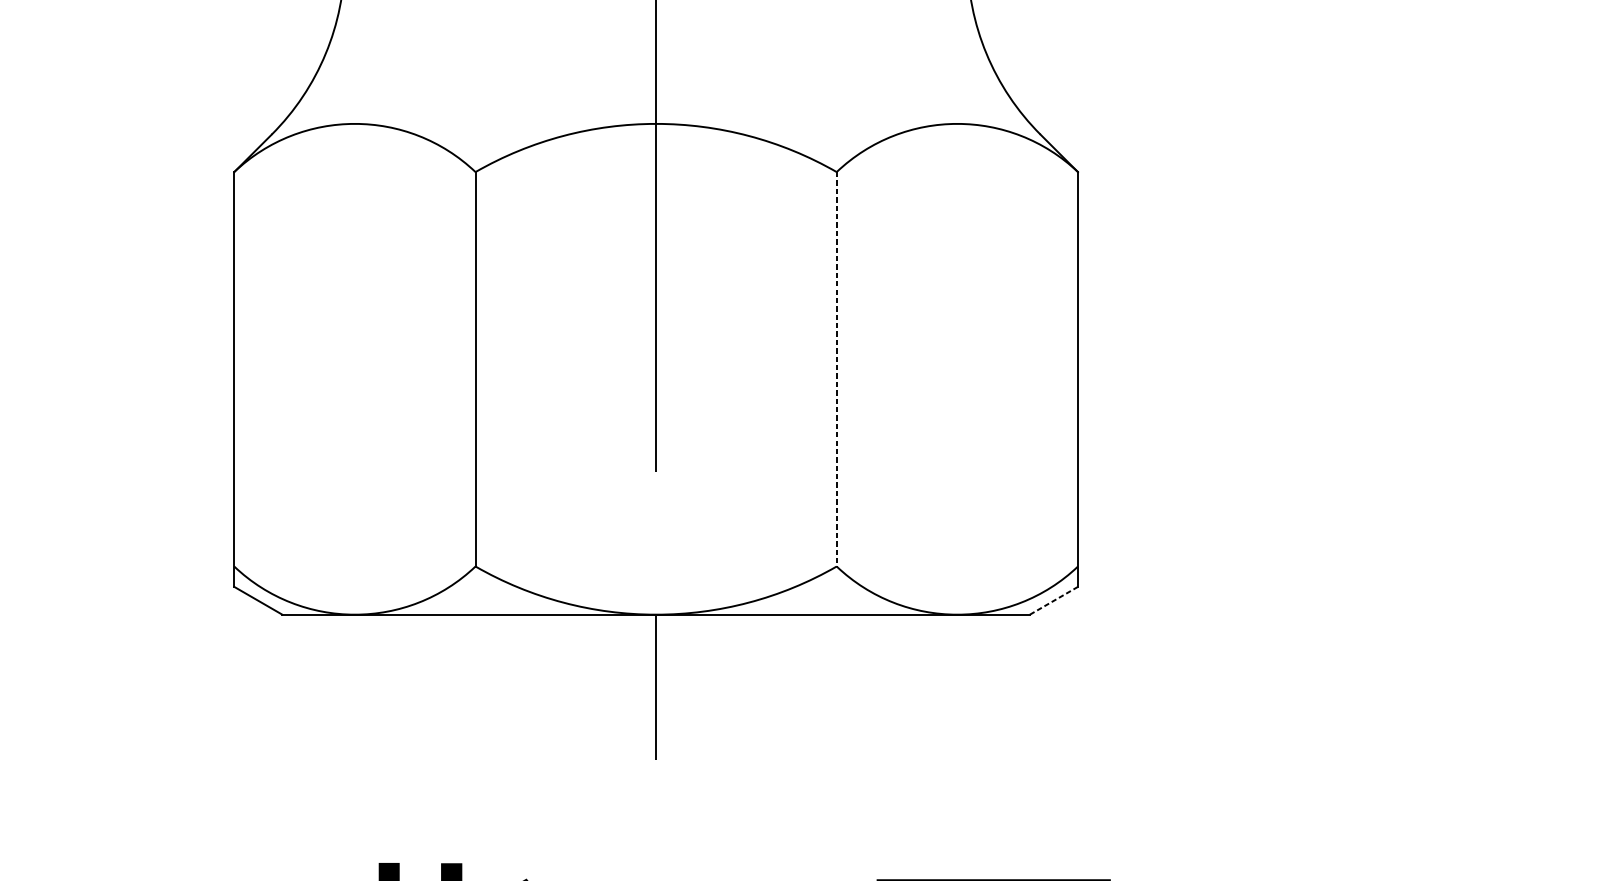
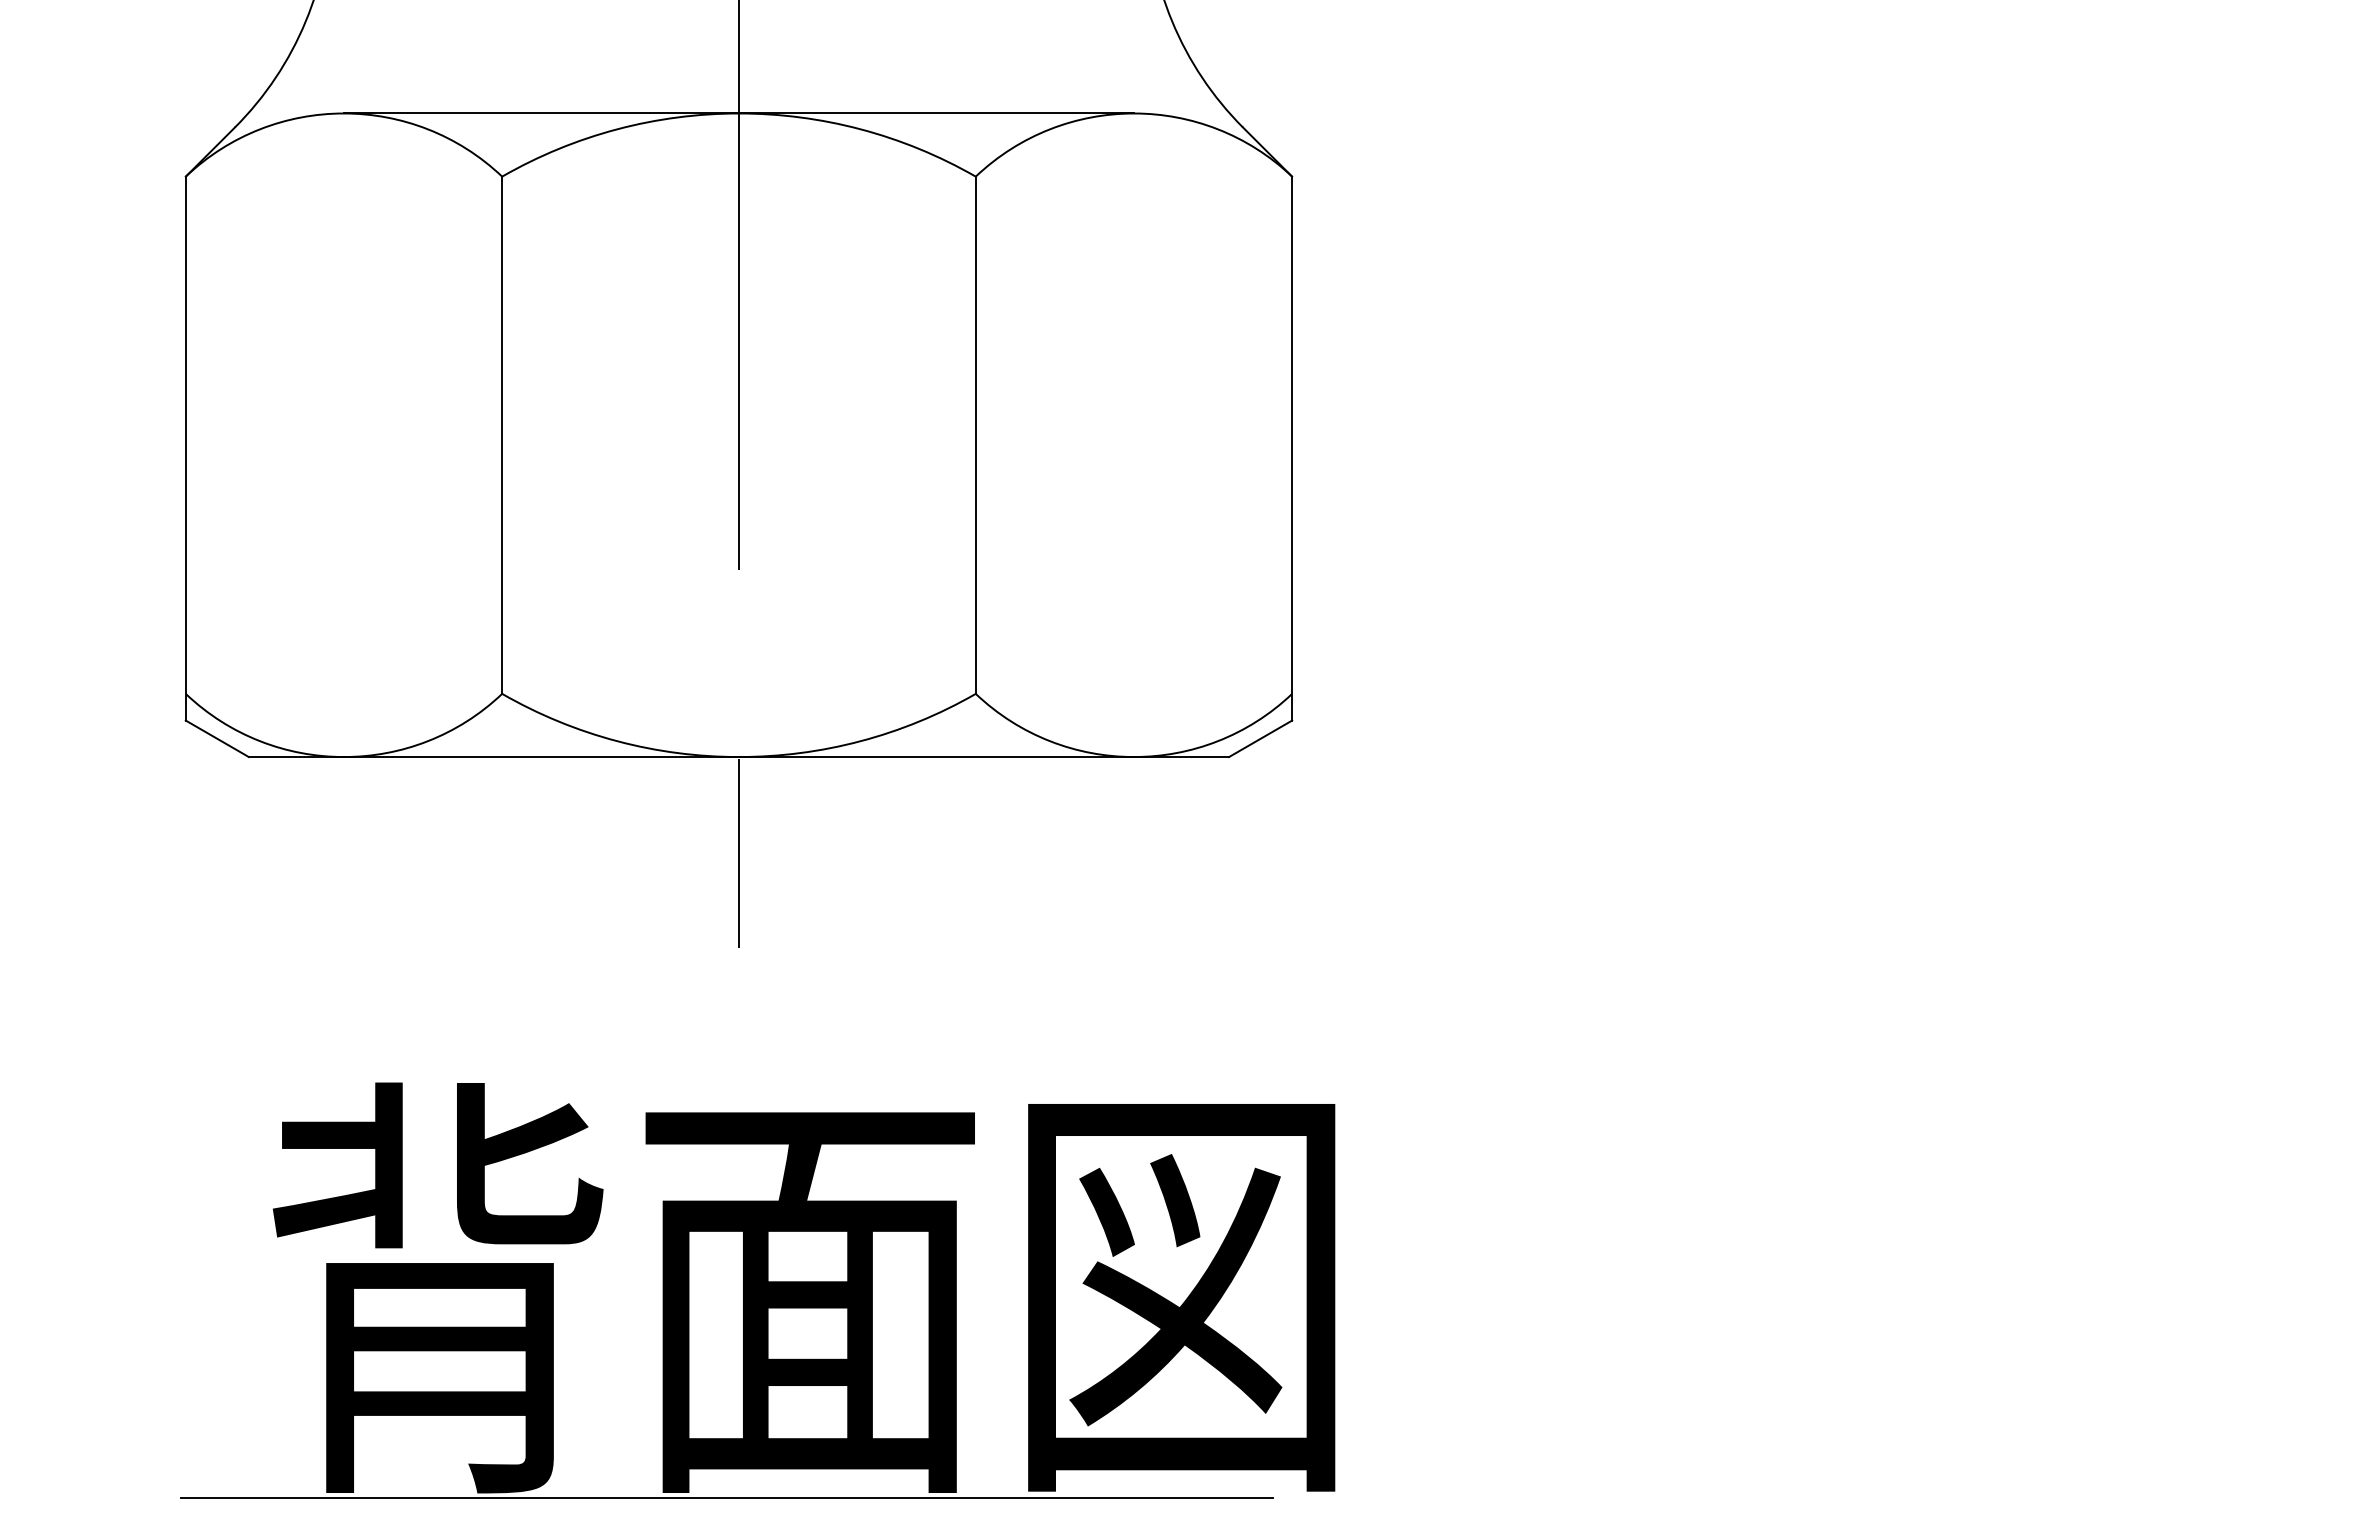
line: (655, 123) -> (738, 113), added
line: (836, 369) -> (975, 435), dashed -> solid
line: (1054, 600) -> (1261, 738), dashed -> solid

